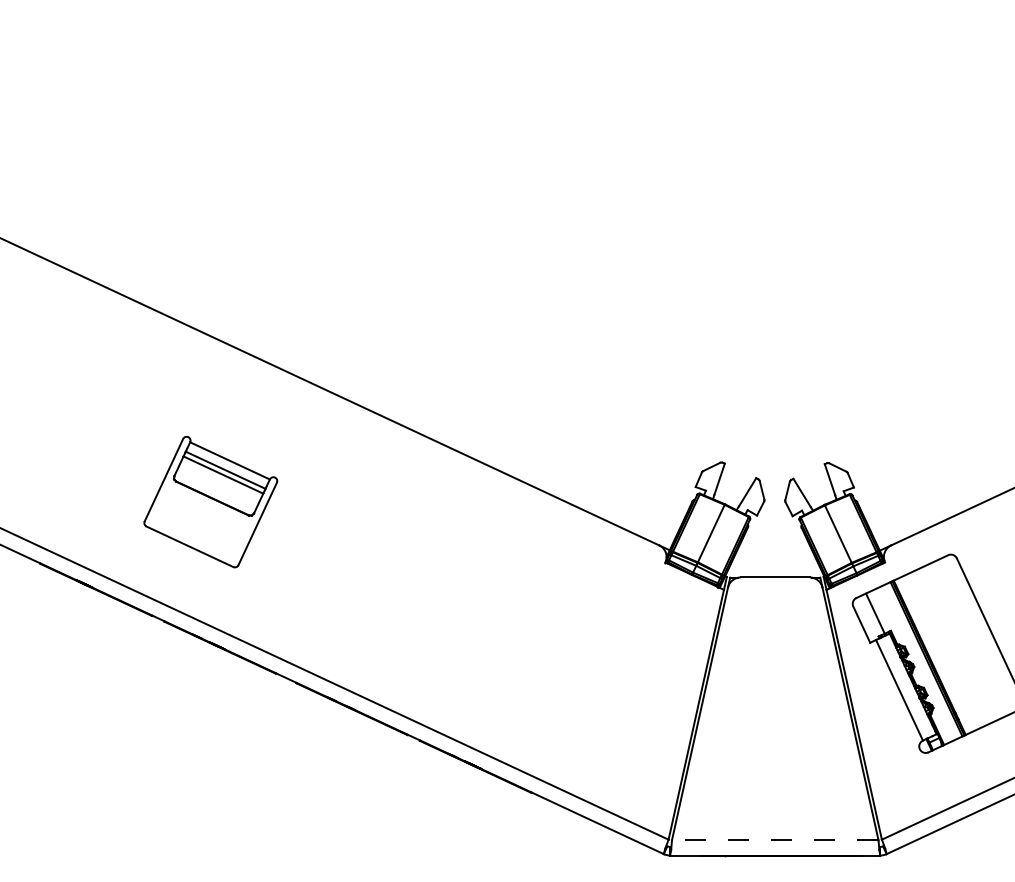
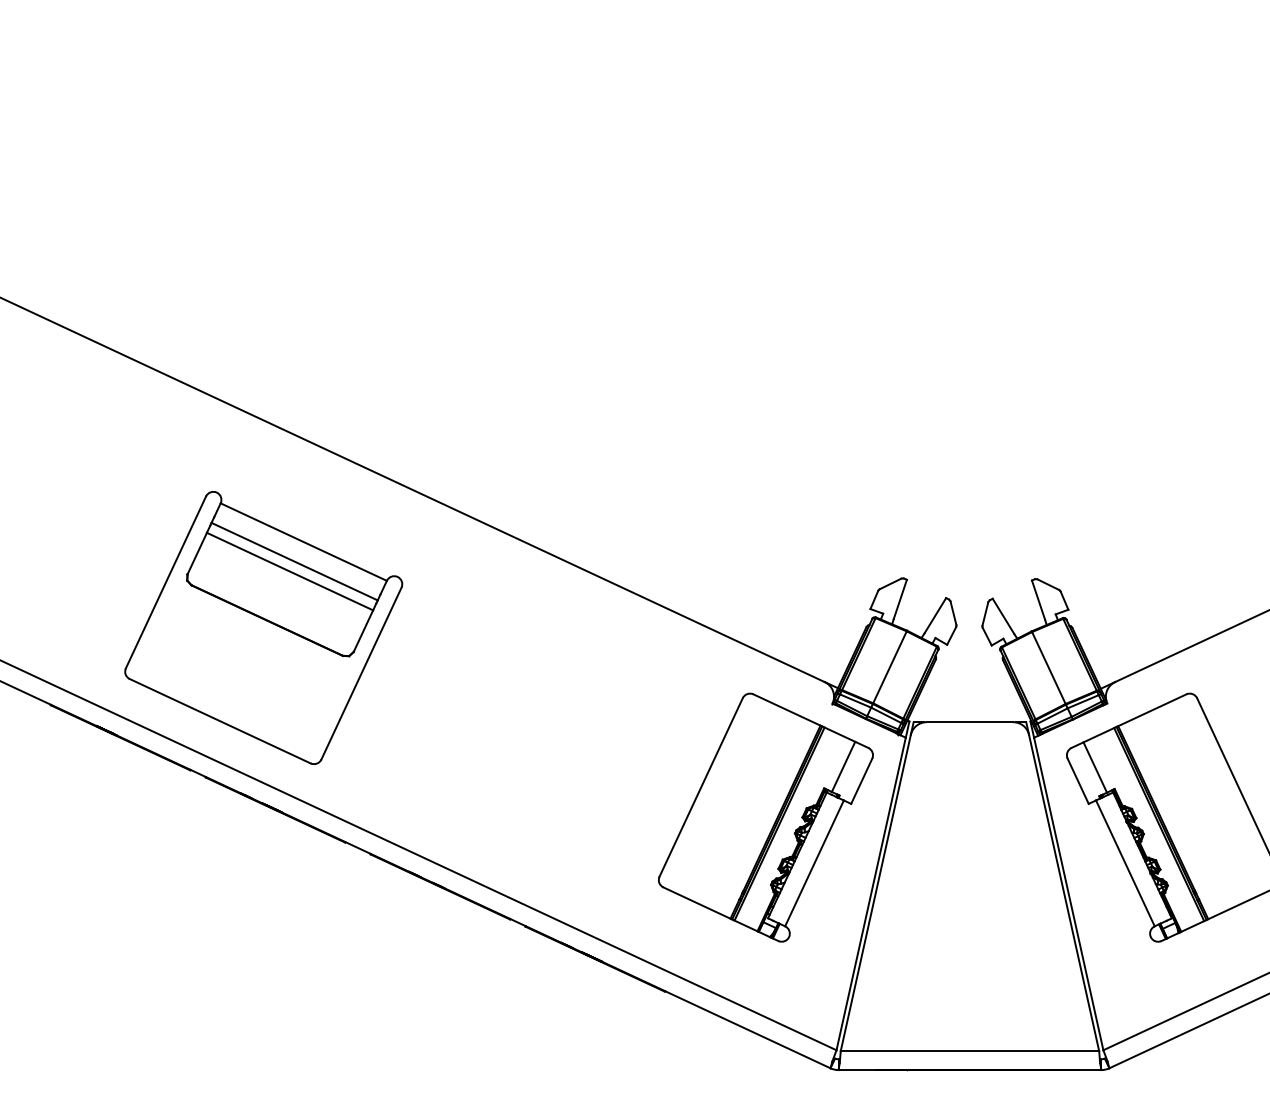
part: (210, 501) -> (263, 627), size x1.67
part: (611, 653) -> (765, 817), added
line: (774, 840) -> (969, 1051), dashed -> solid

